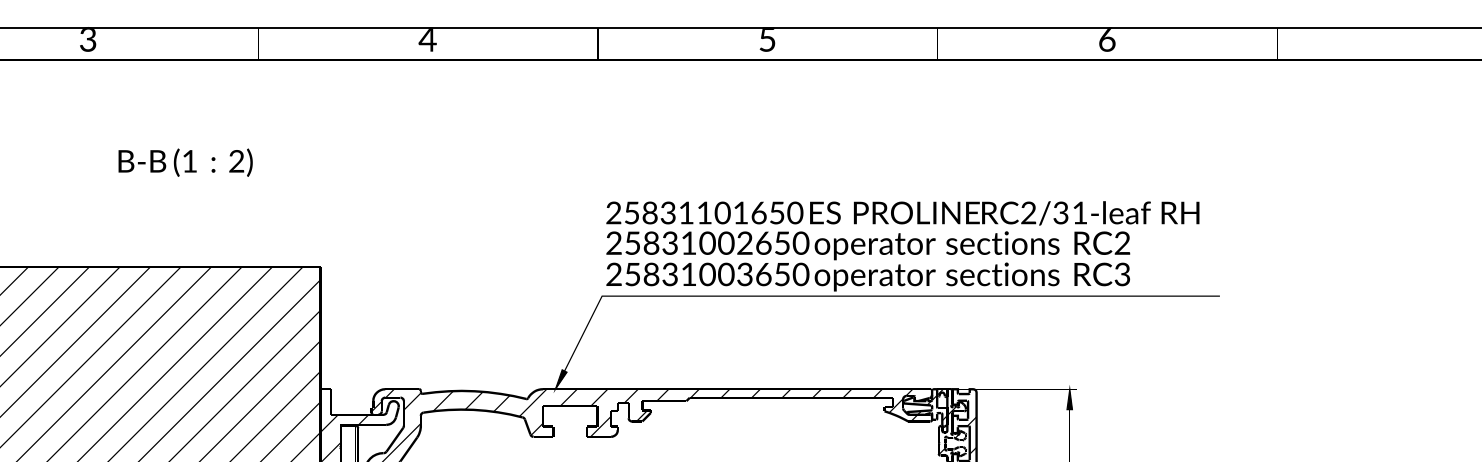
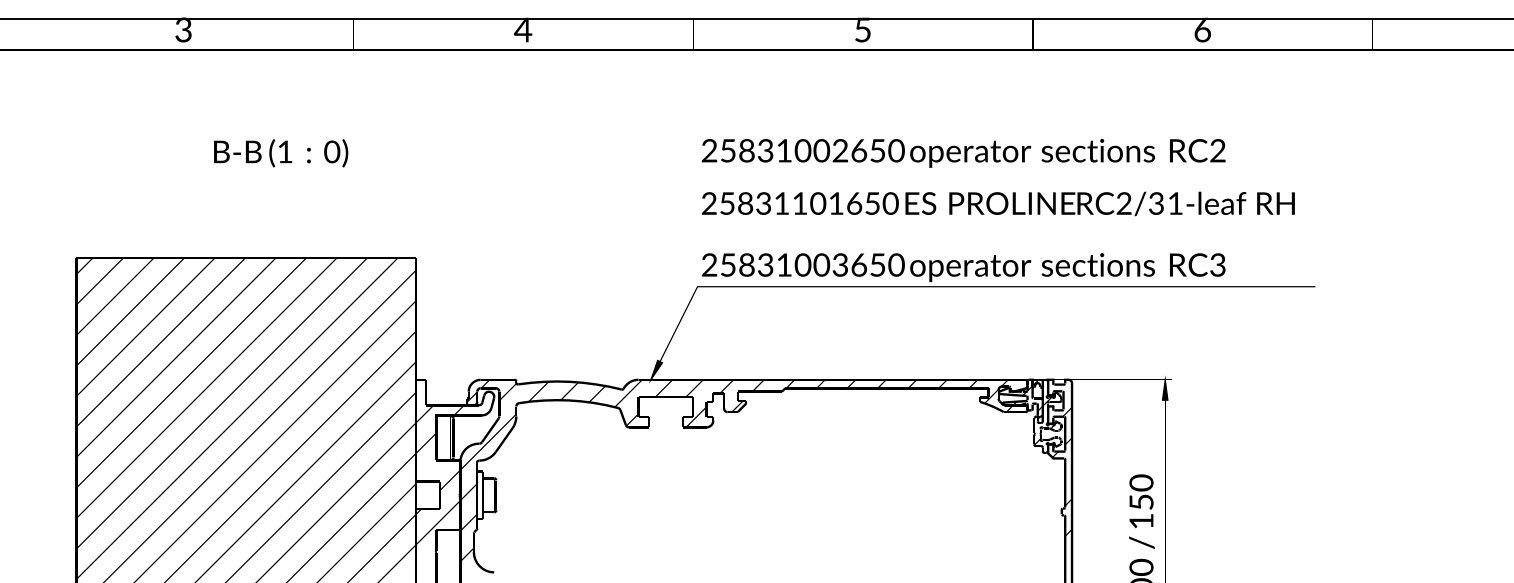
text: (237, 160) -> (332, 151), 2) -> 0)
text: (868, 245) -> (963, 153), moved

